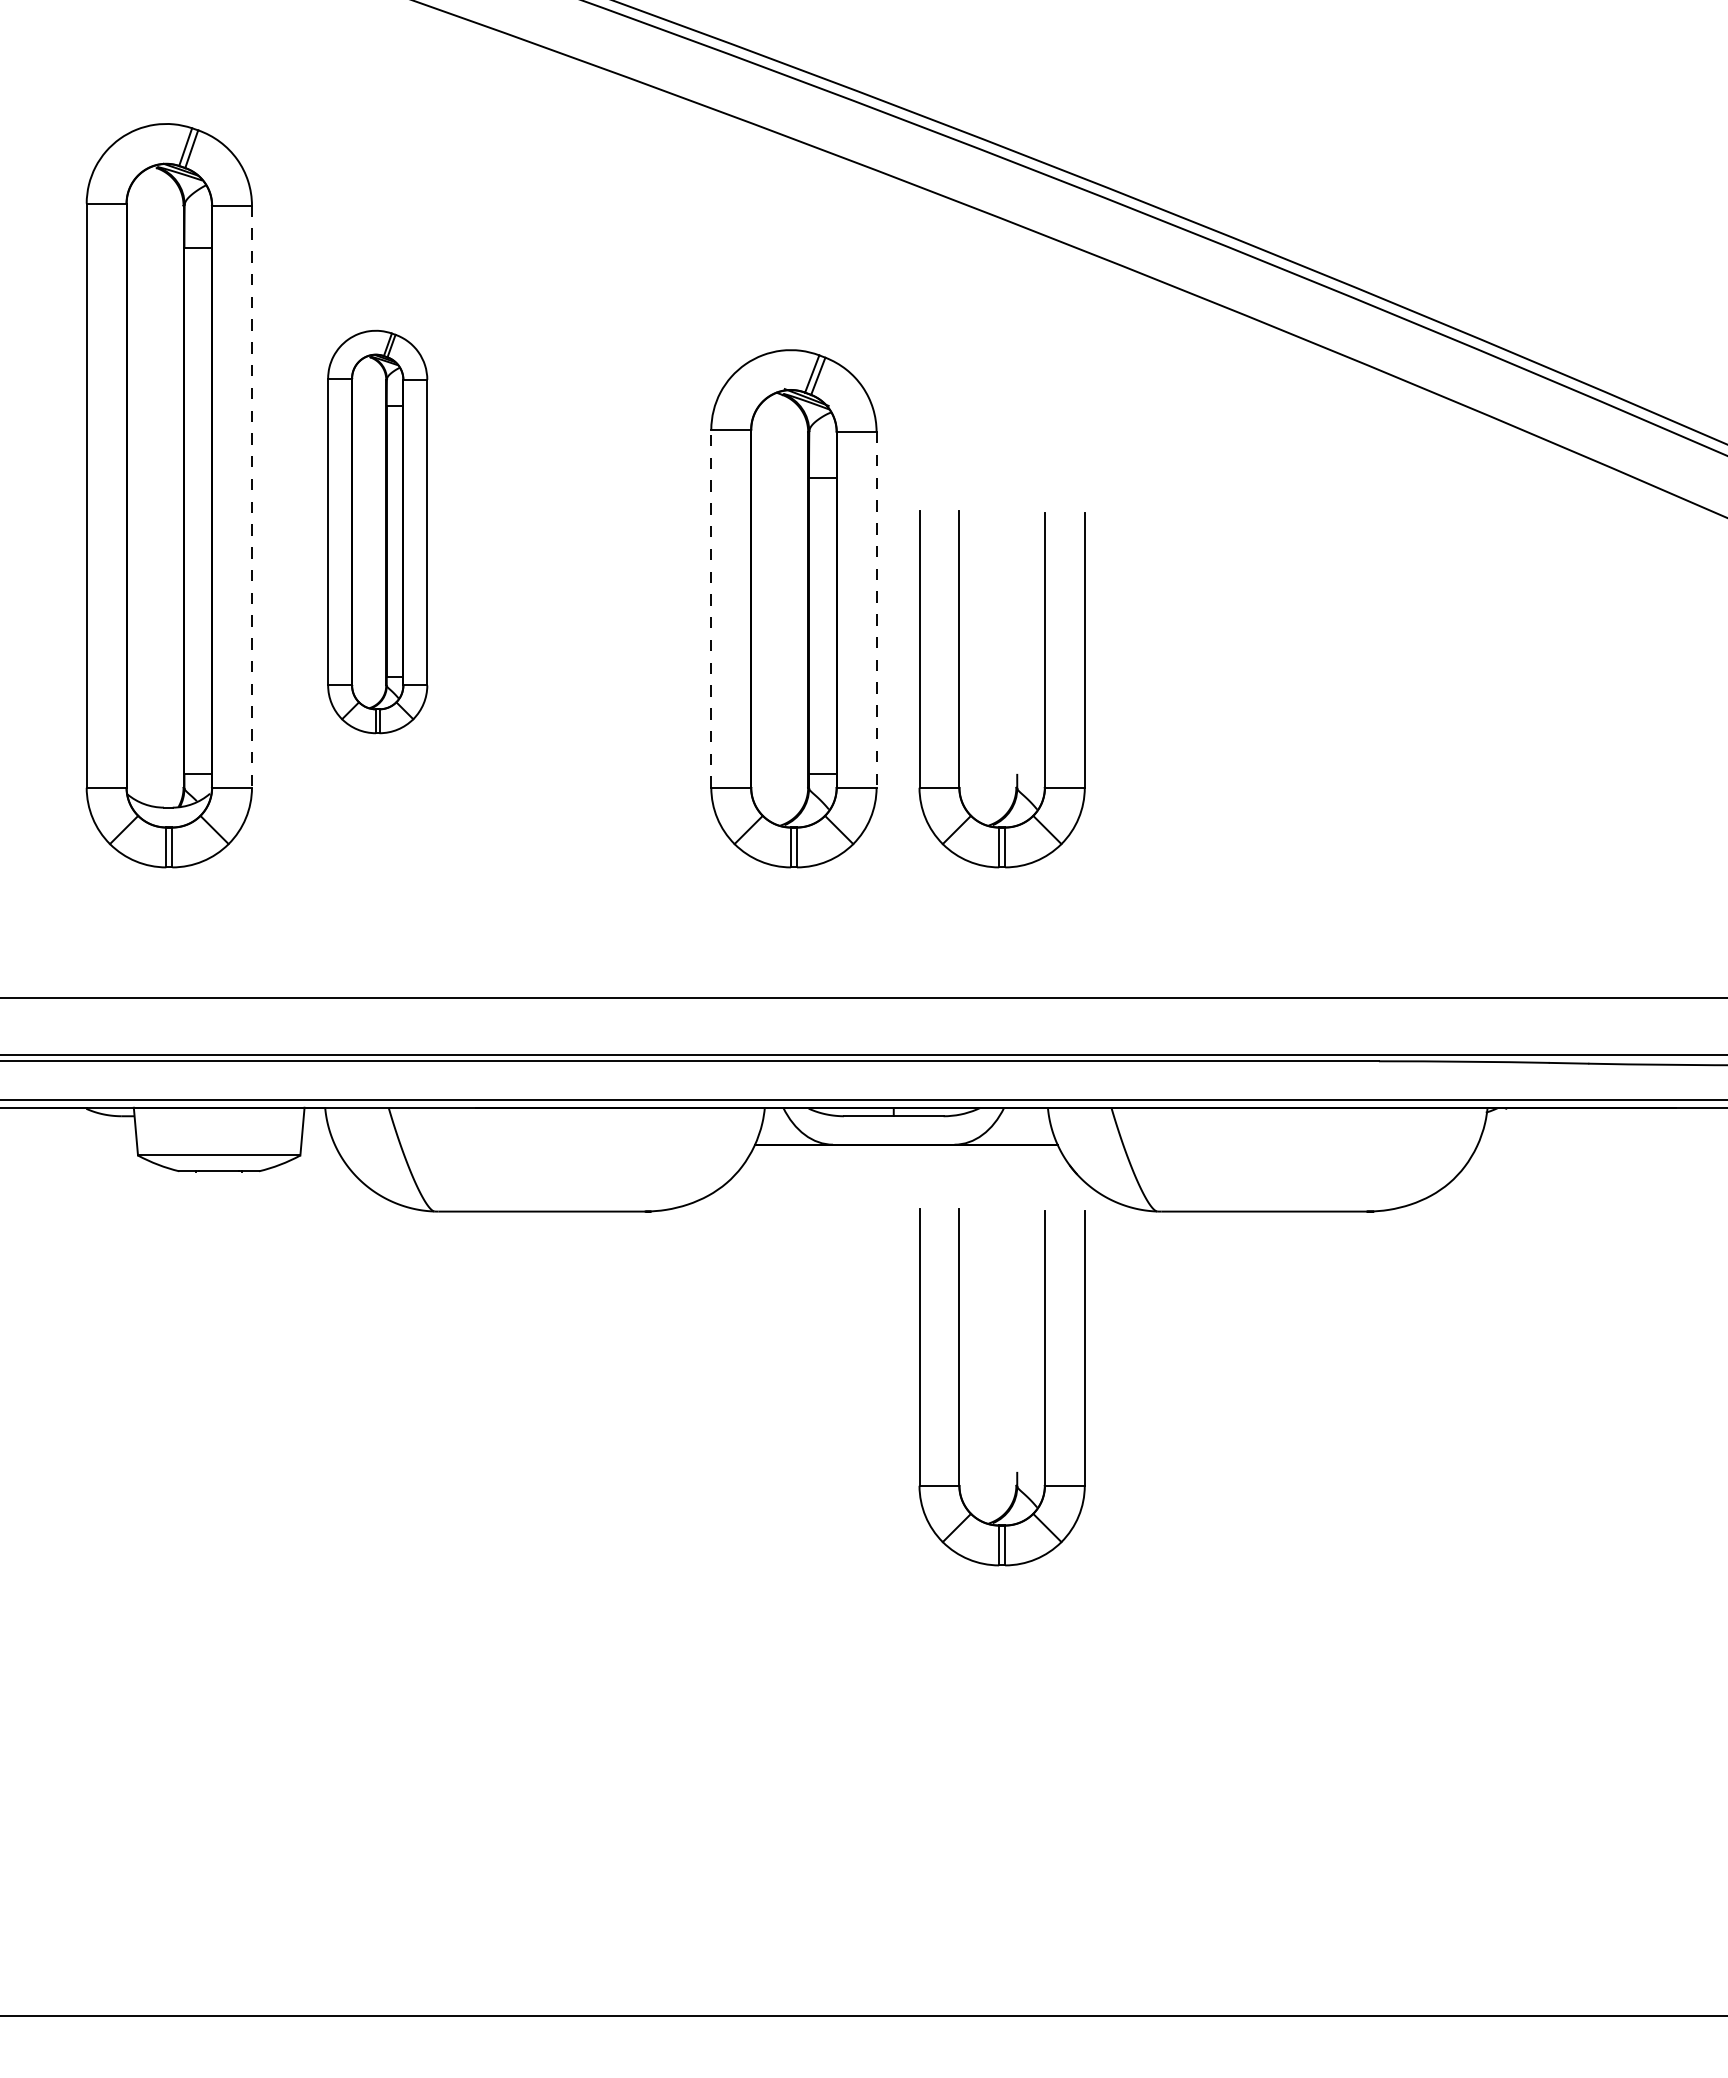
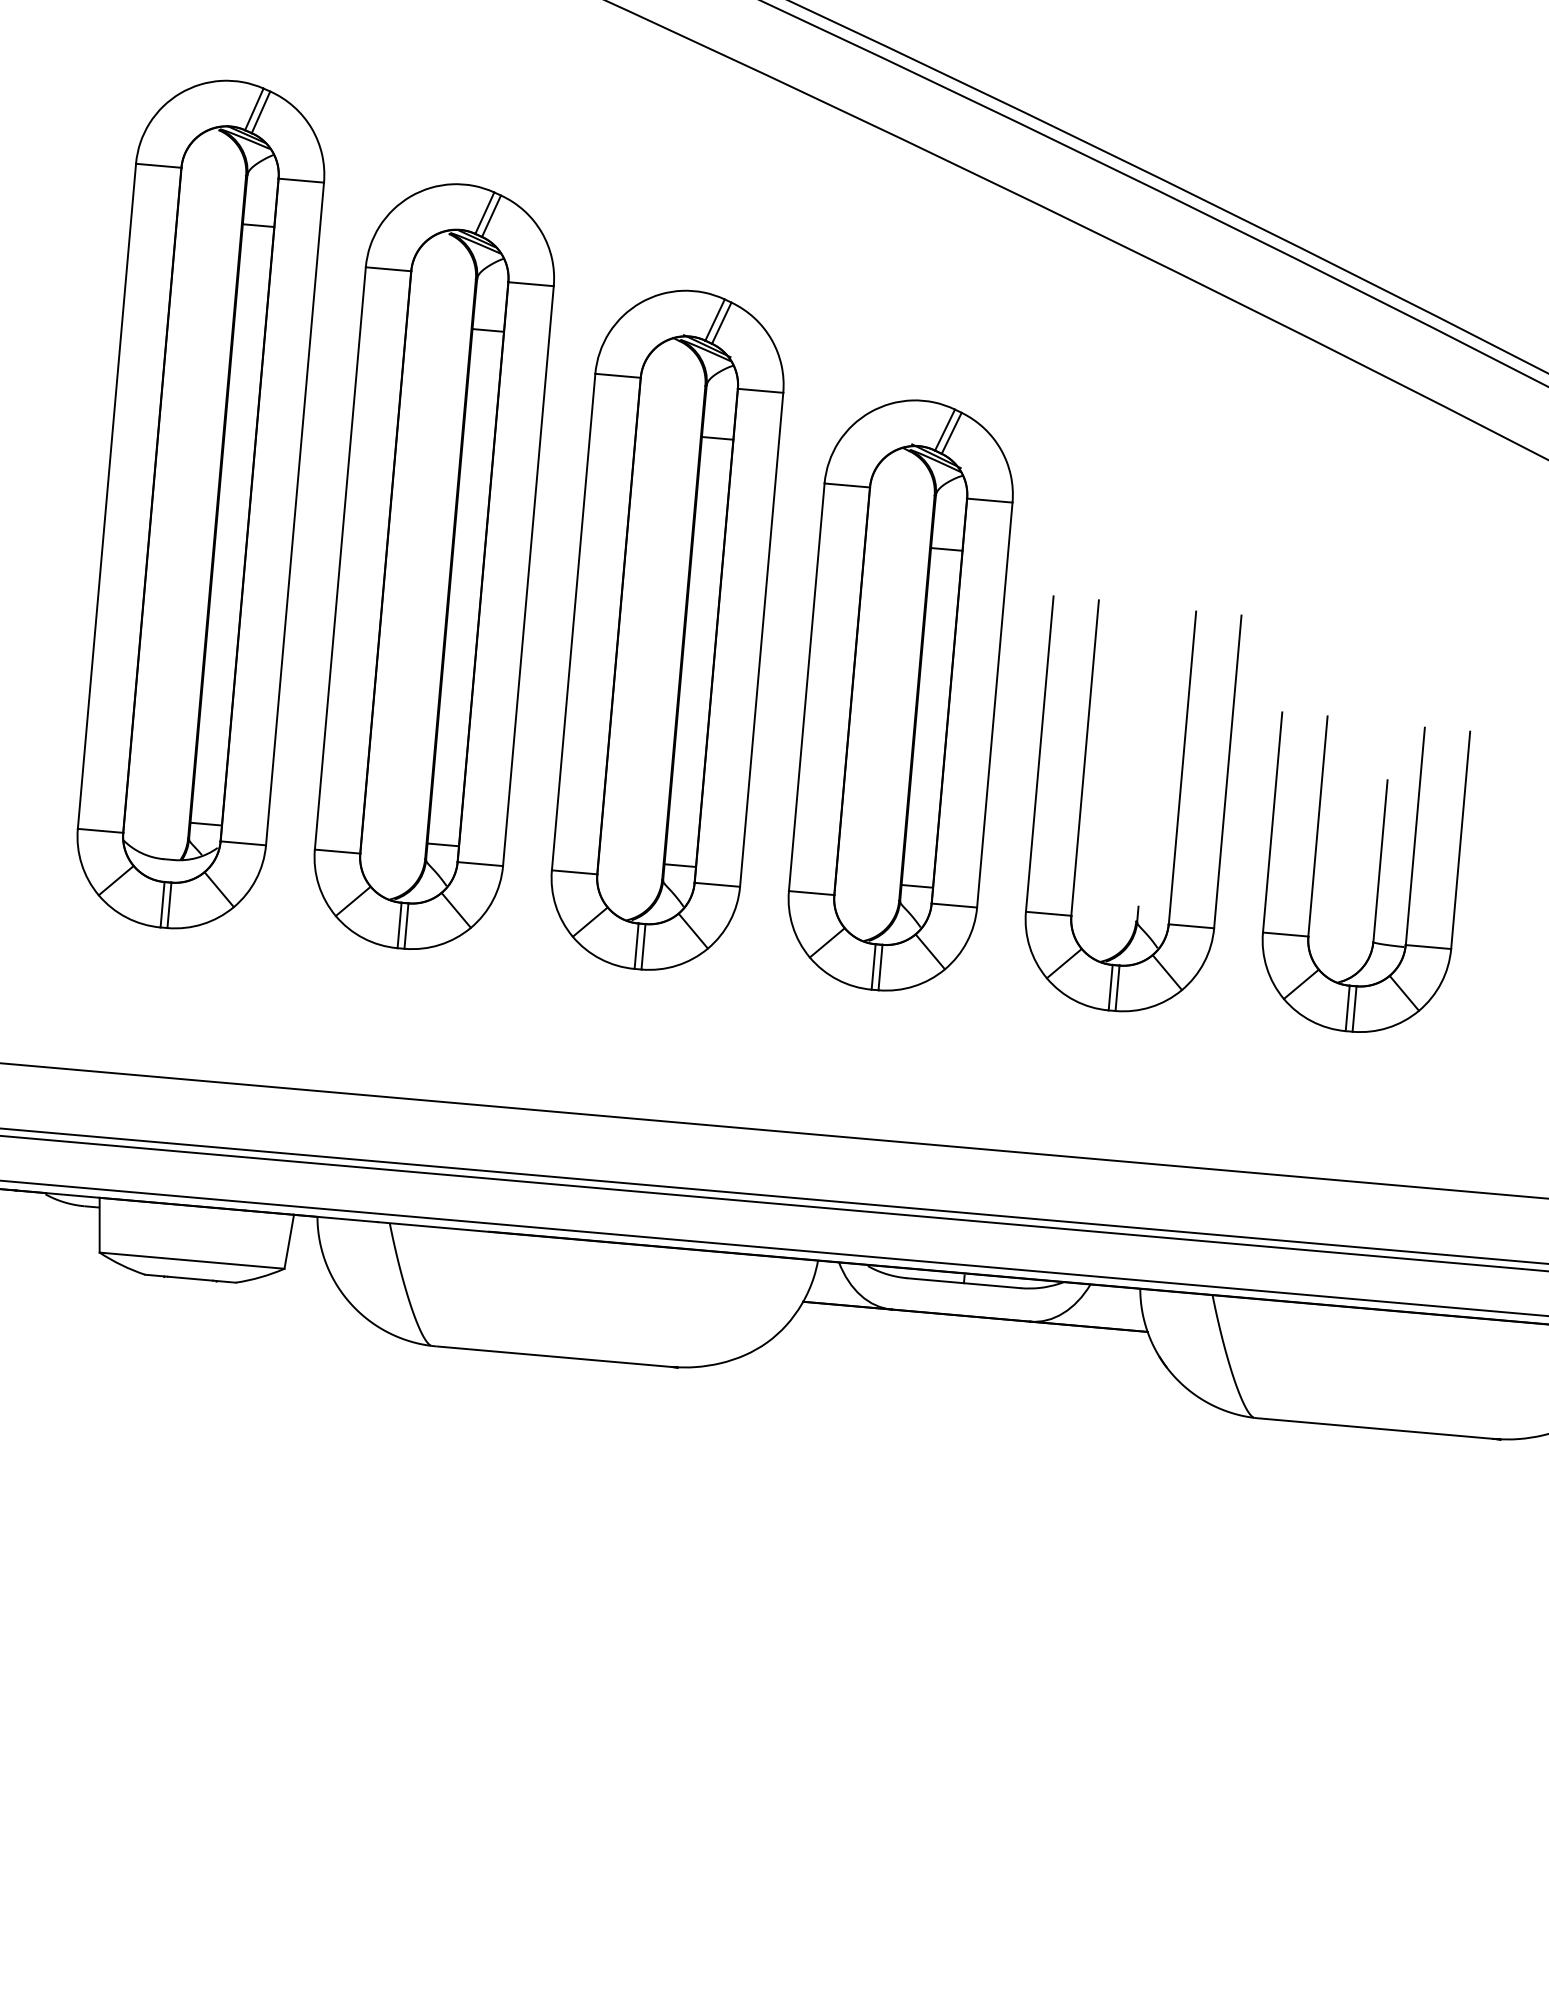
line: (252, 497) -> (295, 514), dashed -> solid
part: (377, 531) -> (434, 566), size x1.67
part: (585, 569) -> (667, 630), added
line: (711, 608) -> (807, 686), dashed -> solid
line: (876, 609) -> (994, 704), dashed -> solid
part: (1224, 730) -> (1378, 876), added
part: (959, 1387) -> (1011, 1598), removed

